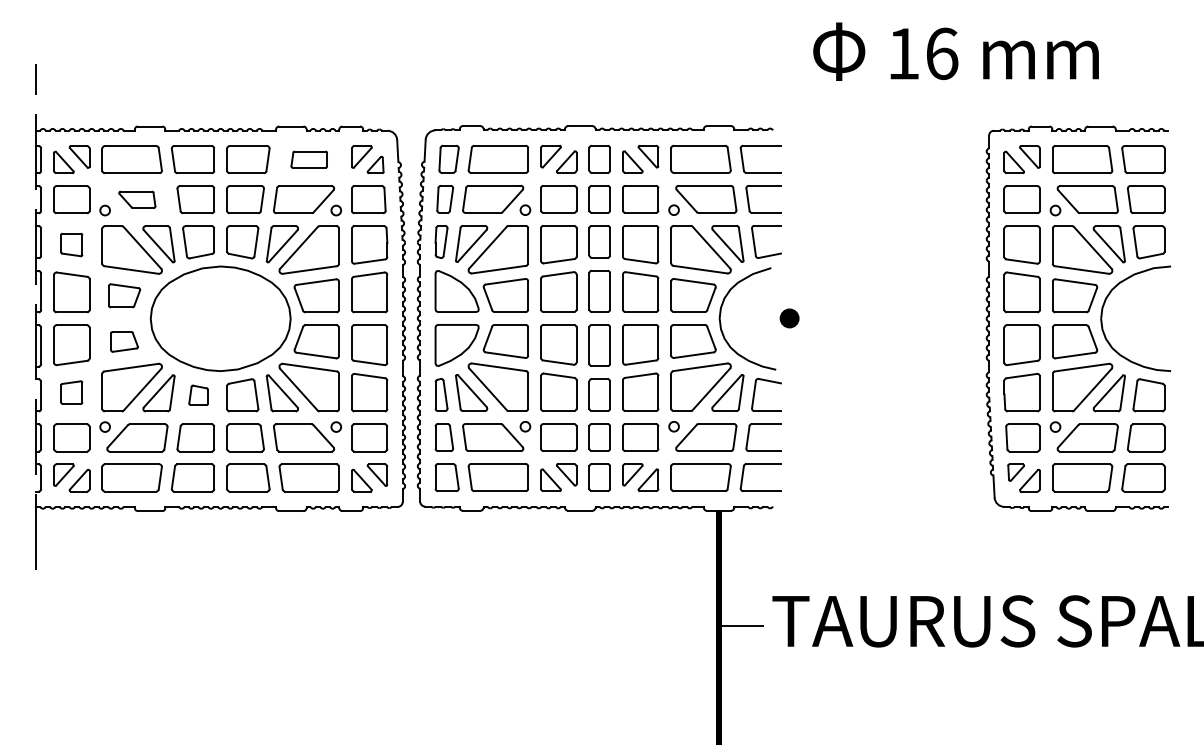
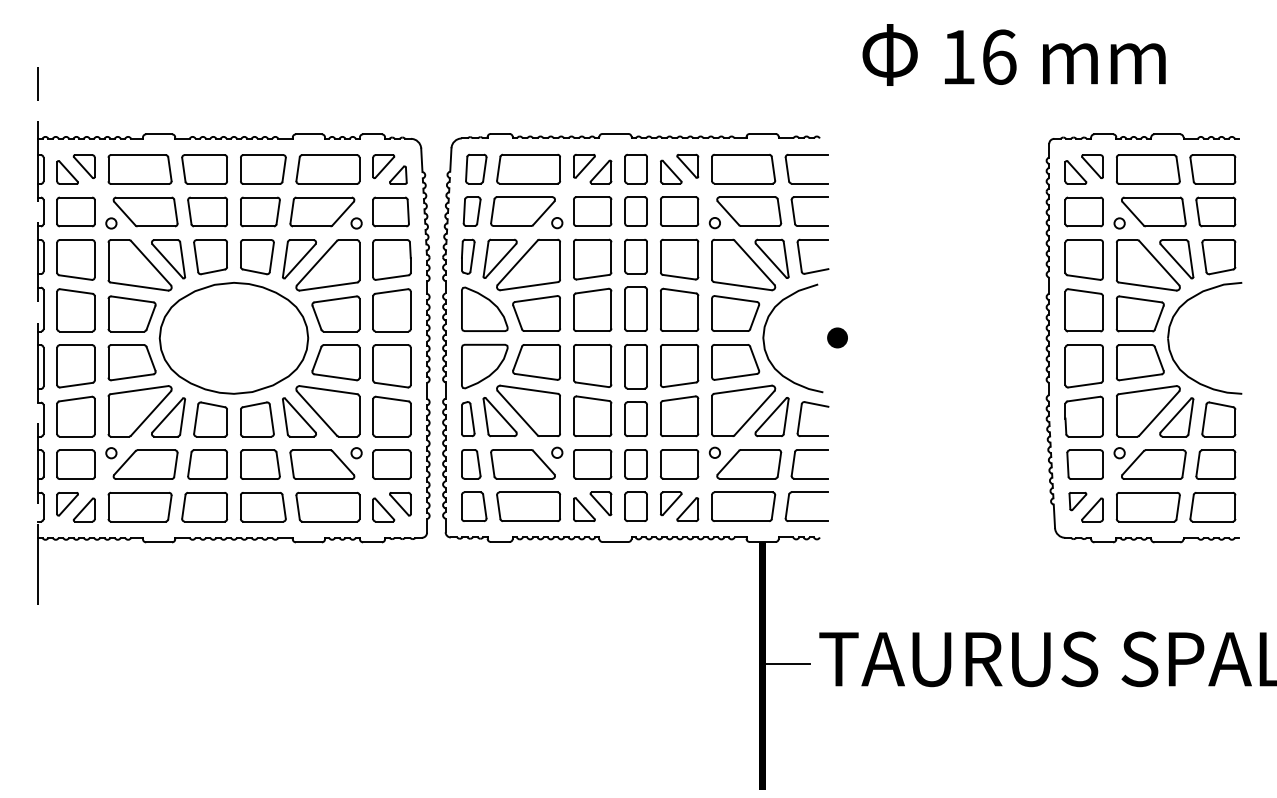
part: (308, 159) -> (327, 169), size x1.67
part: (137, 199) -> (145, 211), size x1.67
part: (71, 244) -> (75, 259), size x1.67
part: (124, 295) -> (131, 313), size x1.43
part: (124, 341) -> (131, 362), size x1.67
part: (71, 392) -> (75, 416), size x1.67
part: (198, 395) -> (210, 419), size x1.67

